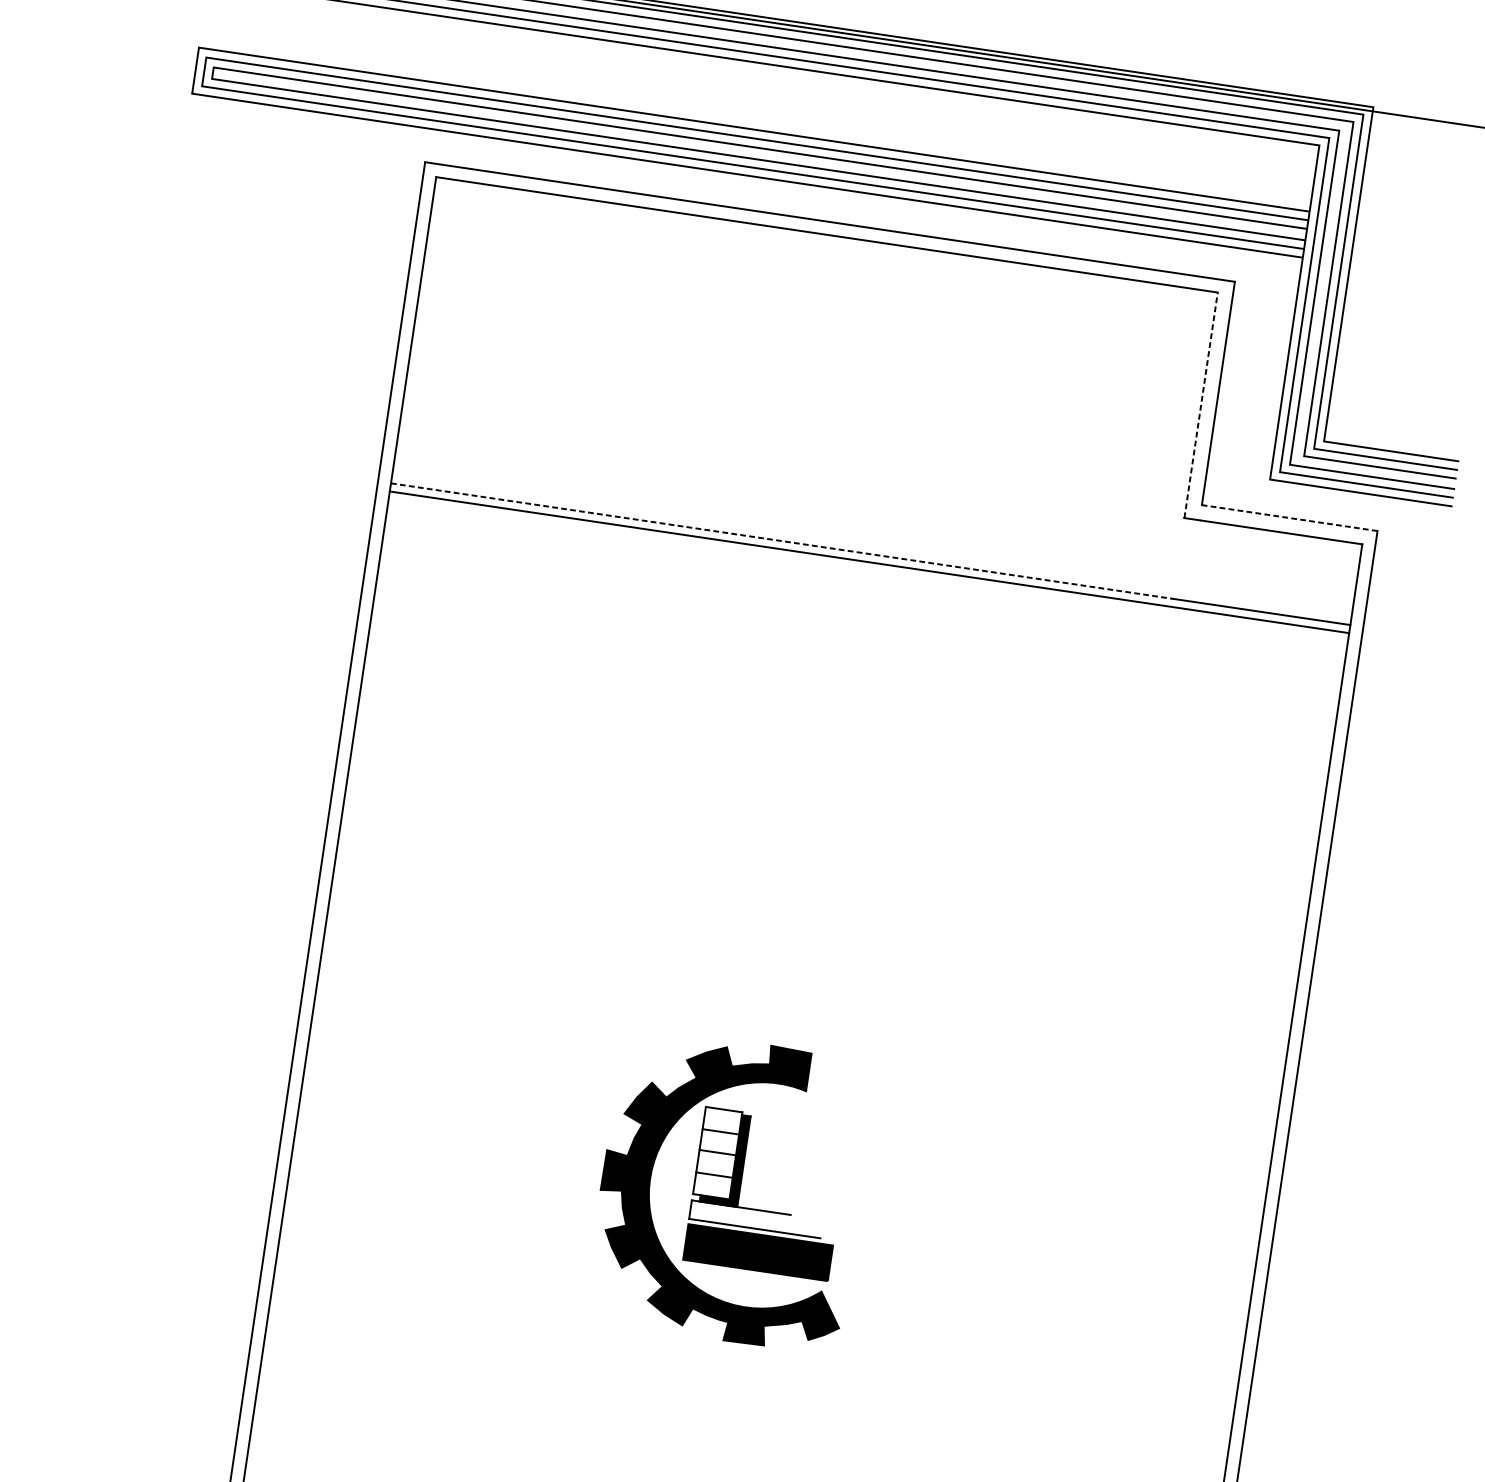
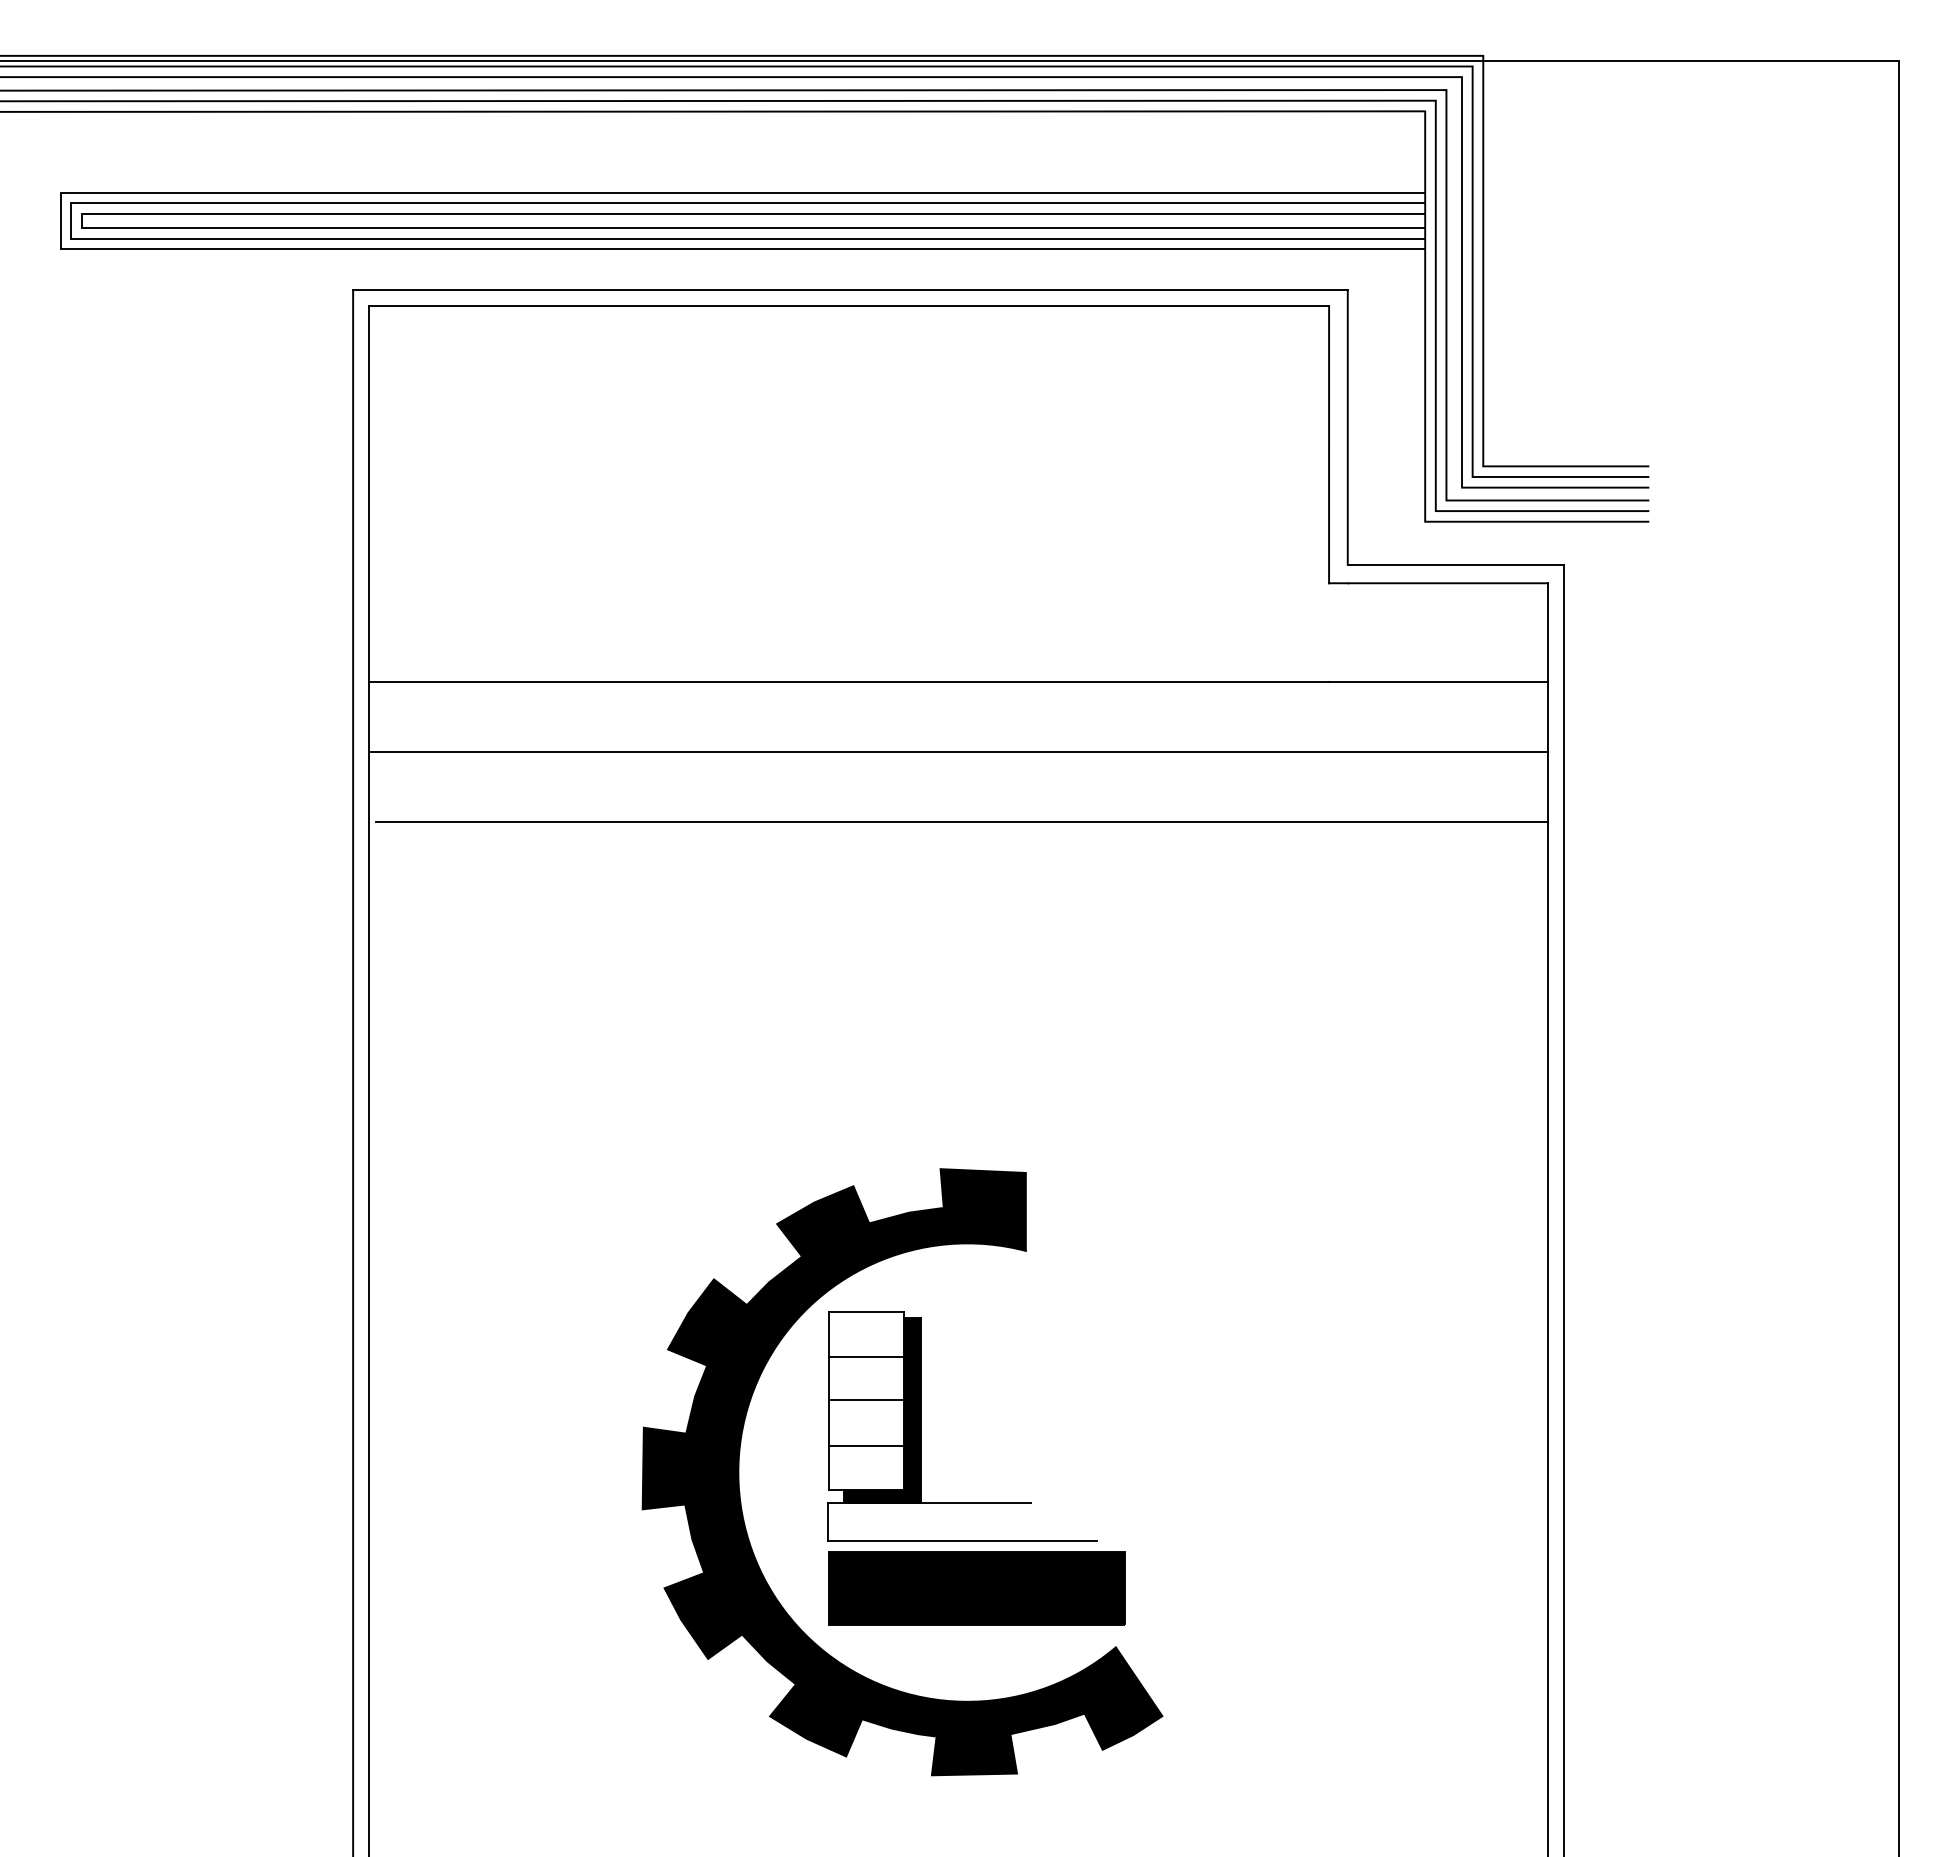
line: (1201, 405) -> (1329, 444), dashed -> solid
line: (1289, 517) -> (1455, 564), dashed -> solid
line: (782, 541) -> (849, 682), dashed -> solid
line: (869, 562) -> (958, 752), moved
line: (856, 668) -> (961, 822), added
part: (730, 1190) -> (902, 1472), size x1.67

